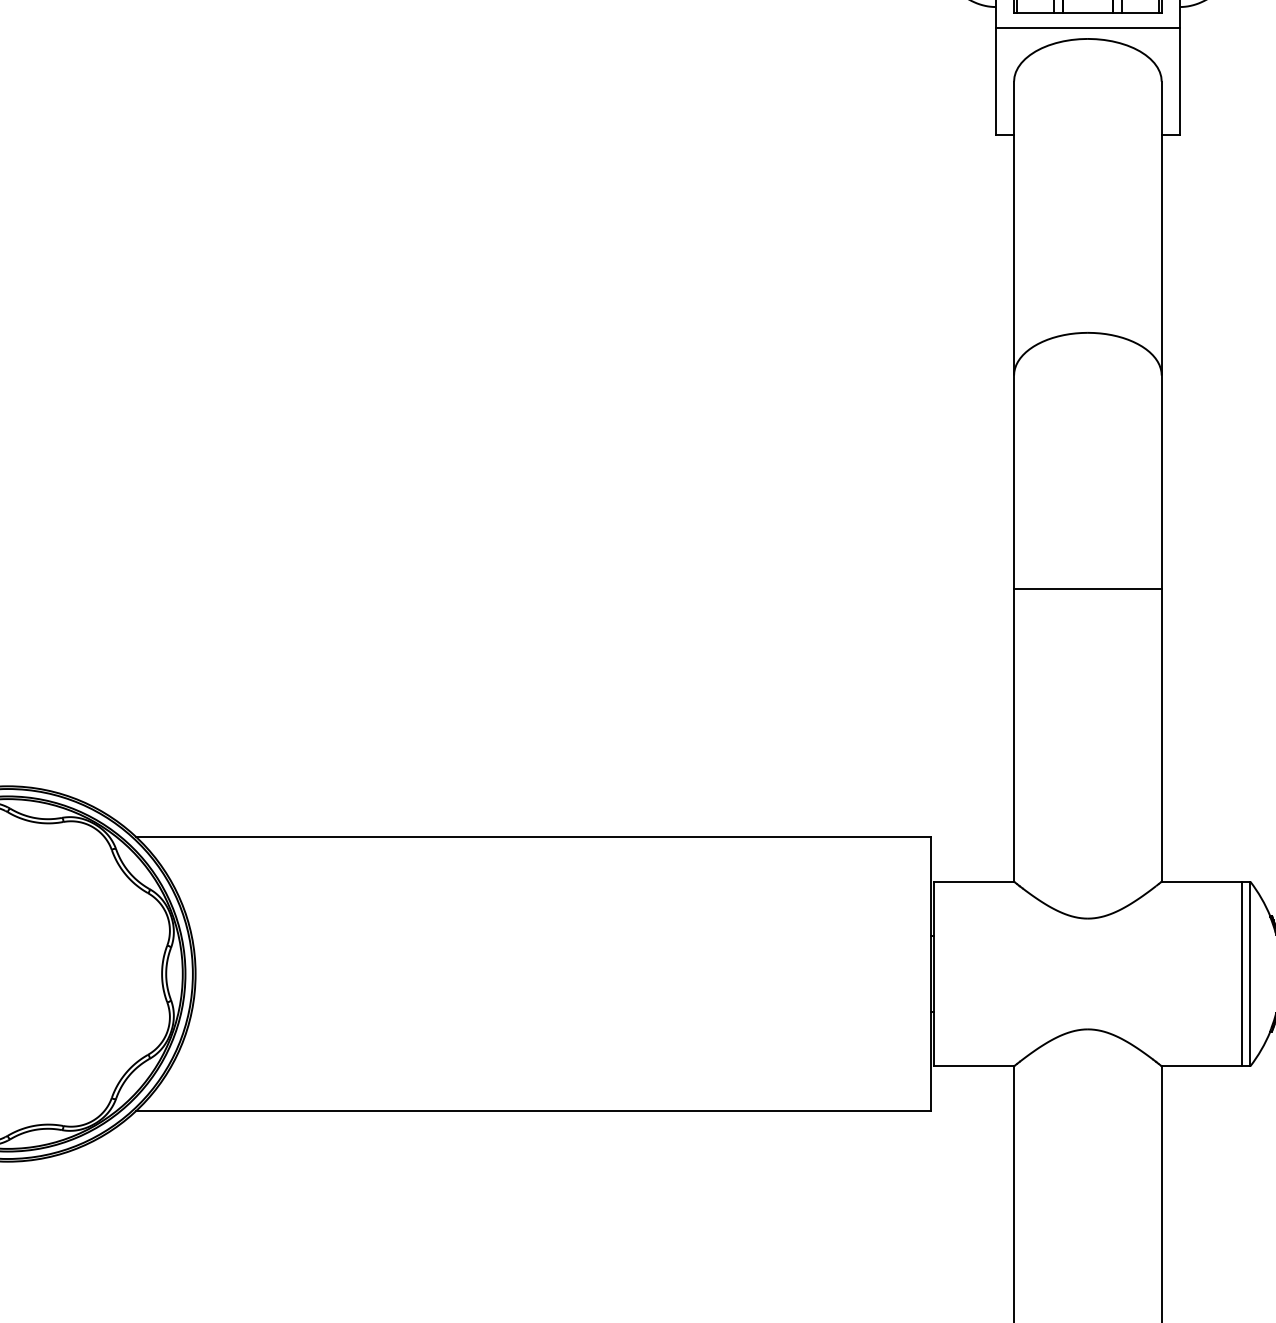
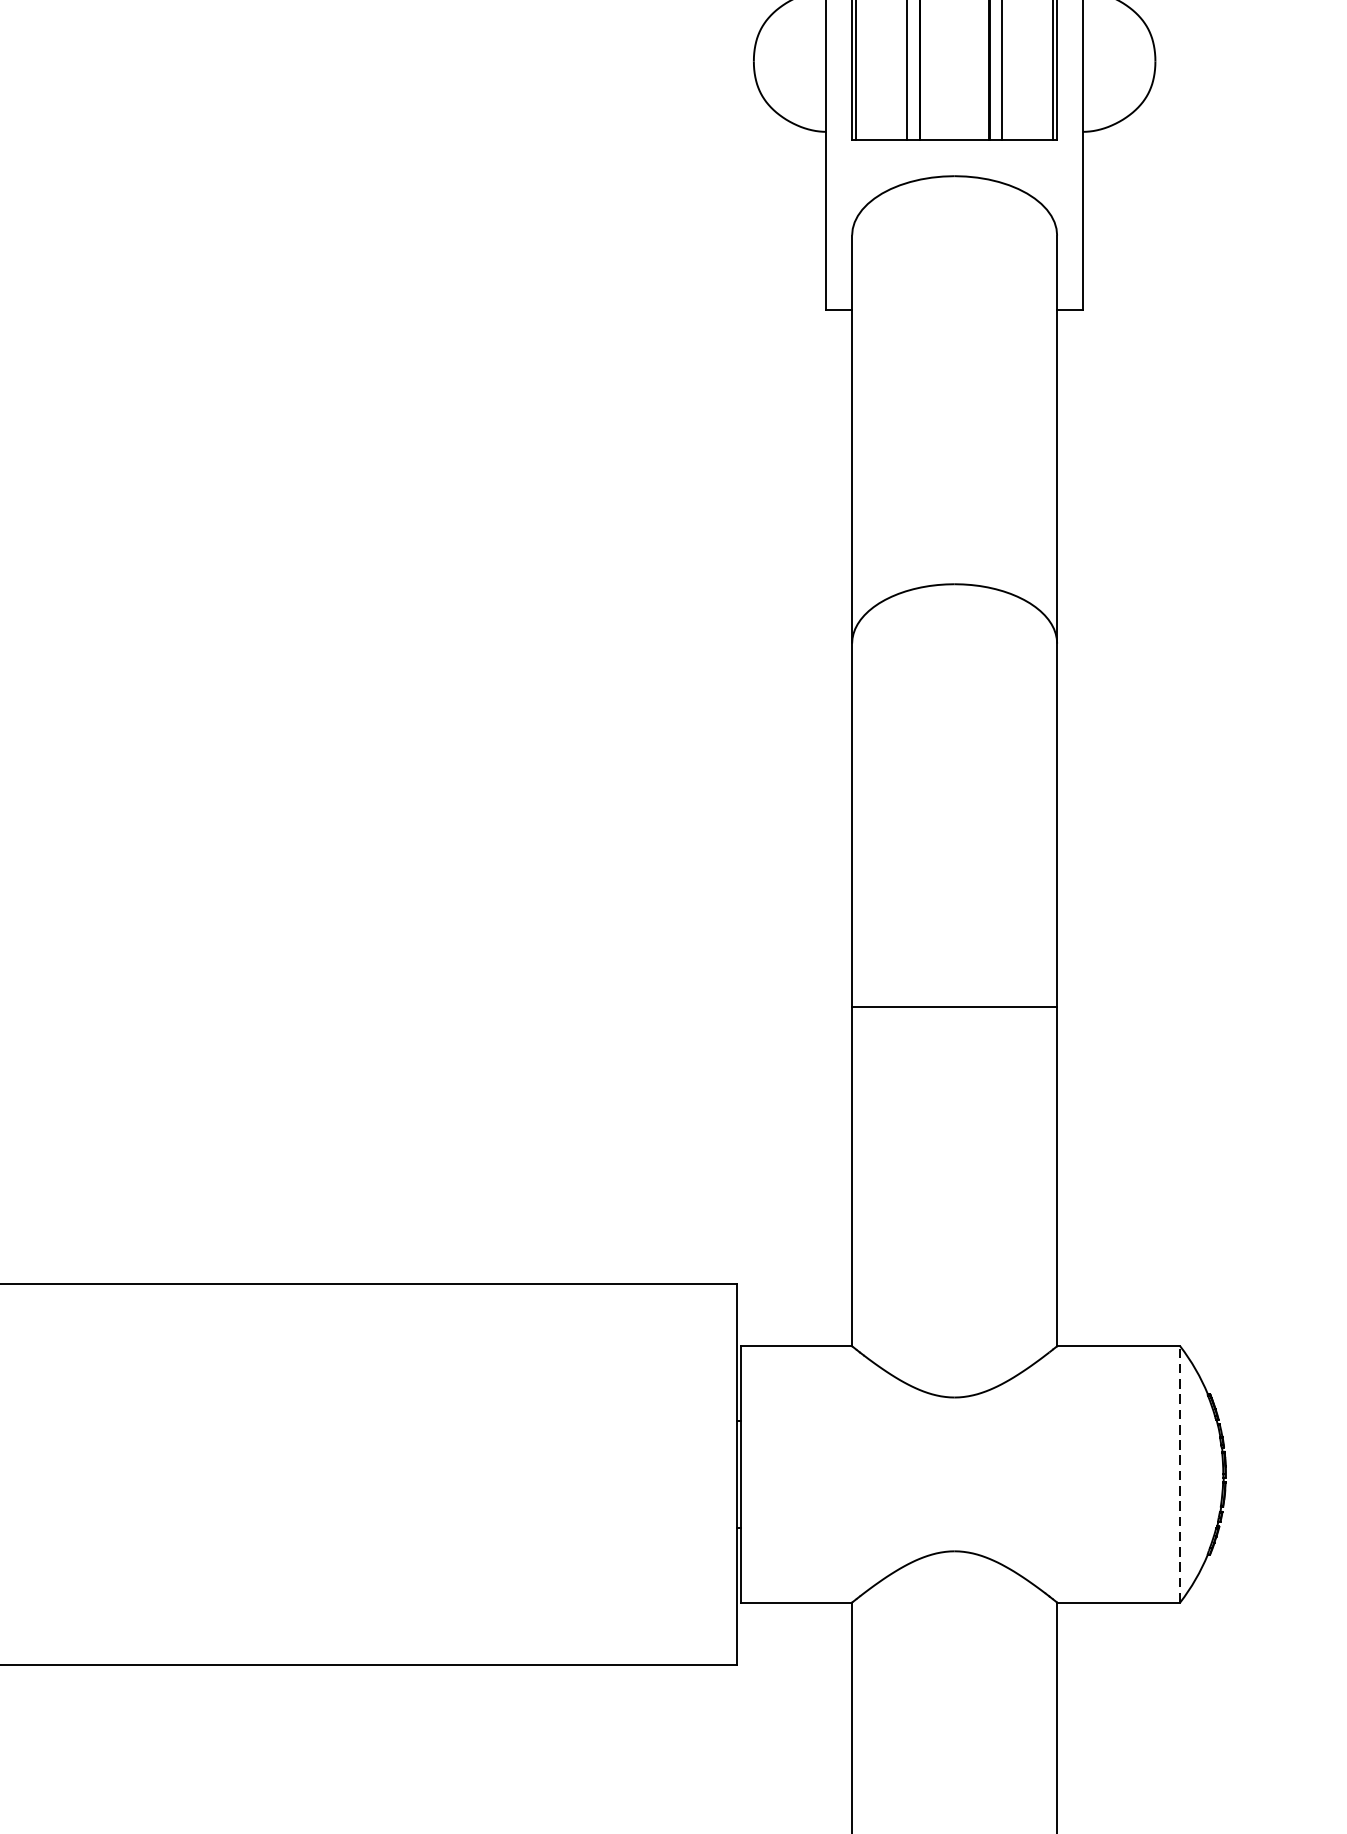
line: (1087, 28) -> (954, 161), removed
line: (1087, 589) -> (954, 1007), moved
line: (1241, 973) -> (1167, 1473), removed
line: (1250, 973) -> (1180, 1473), solid -> dashed

